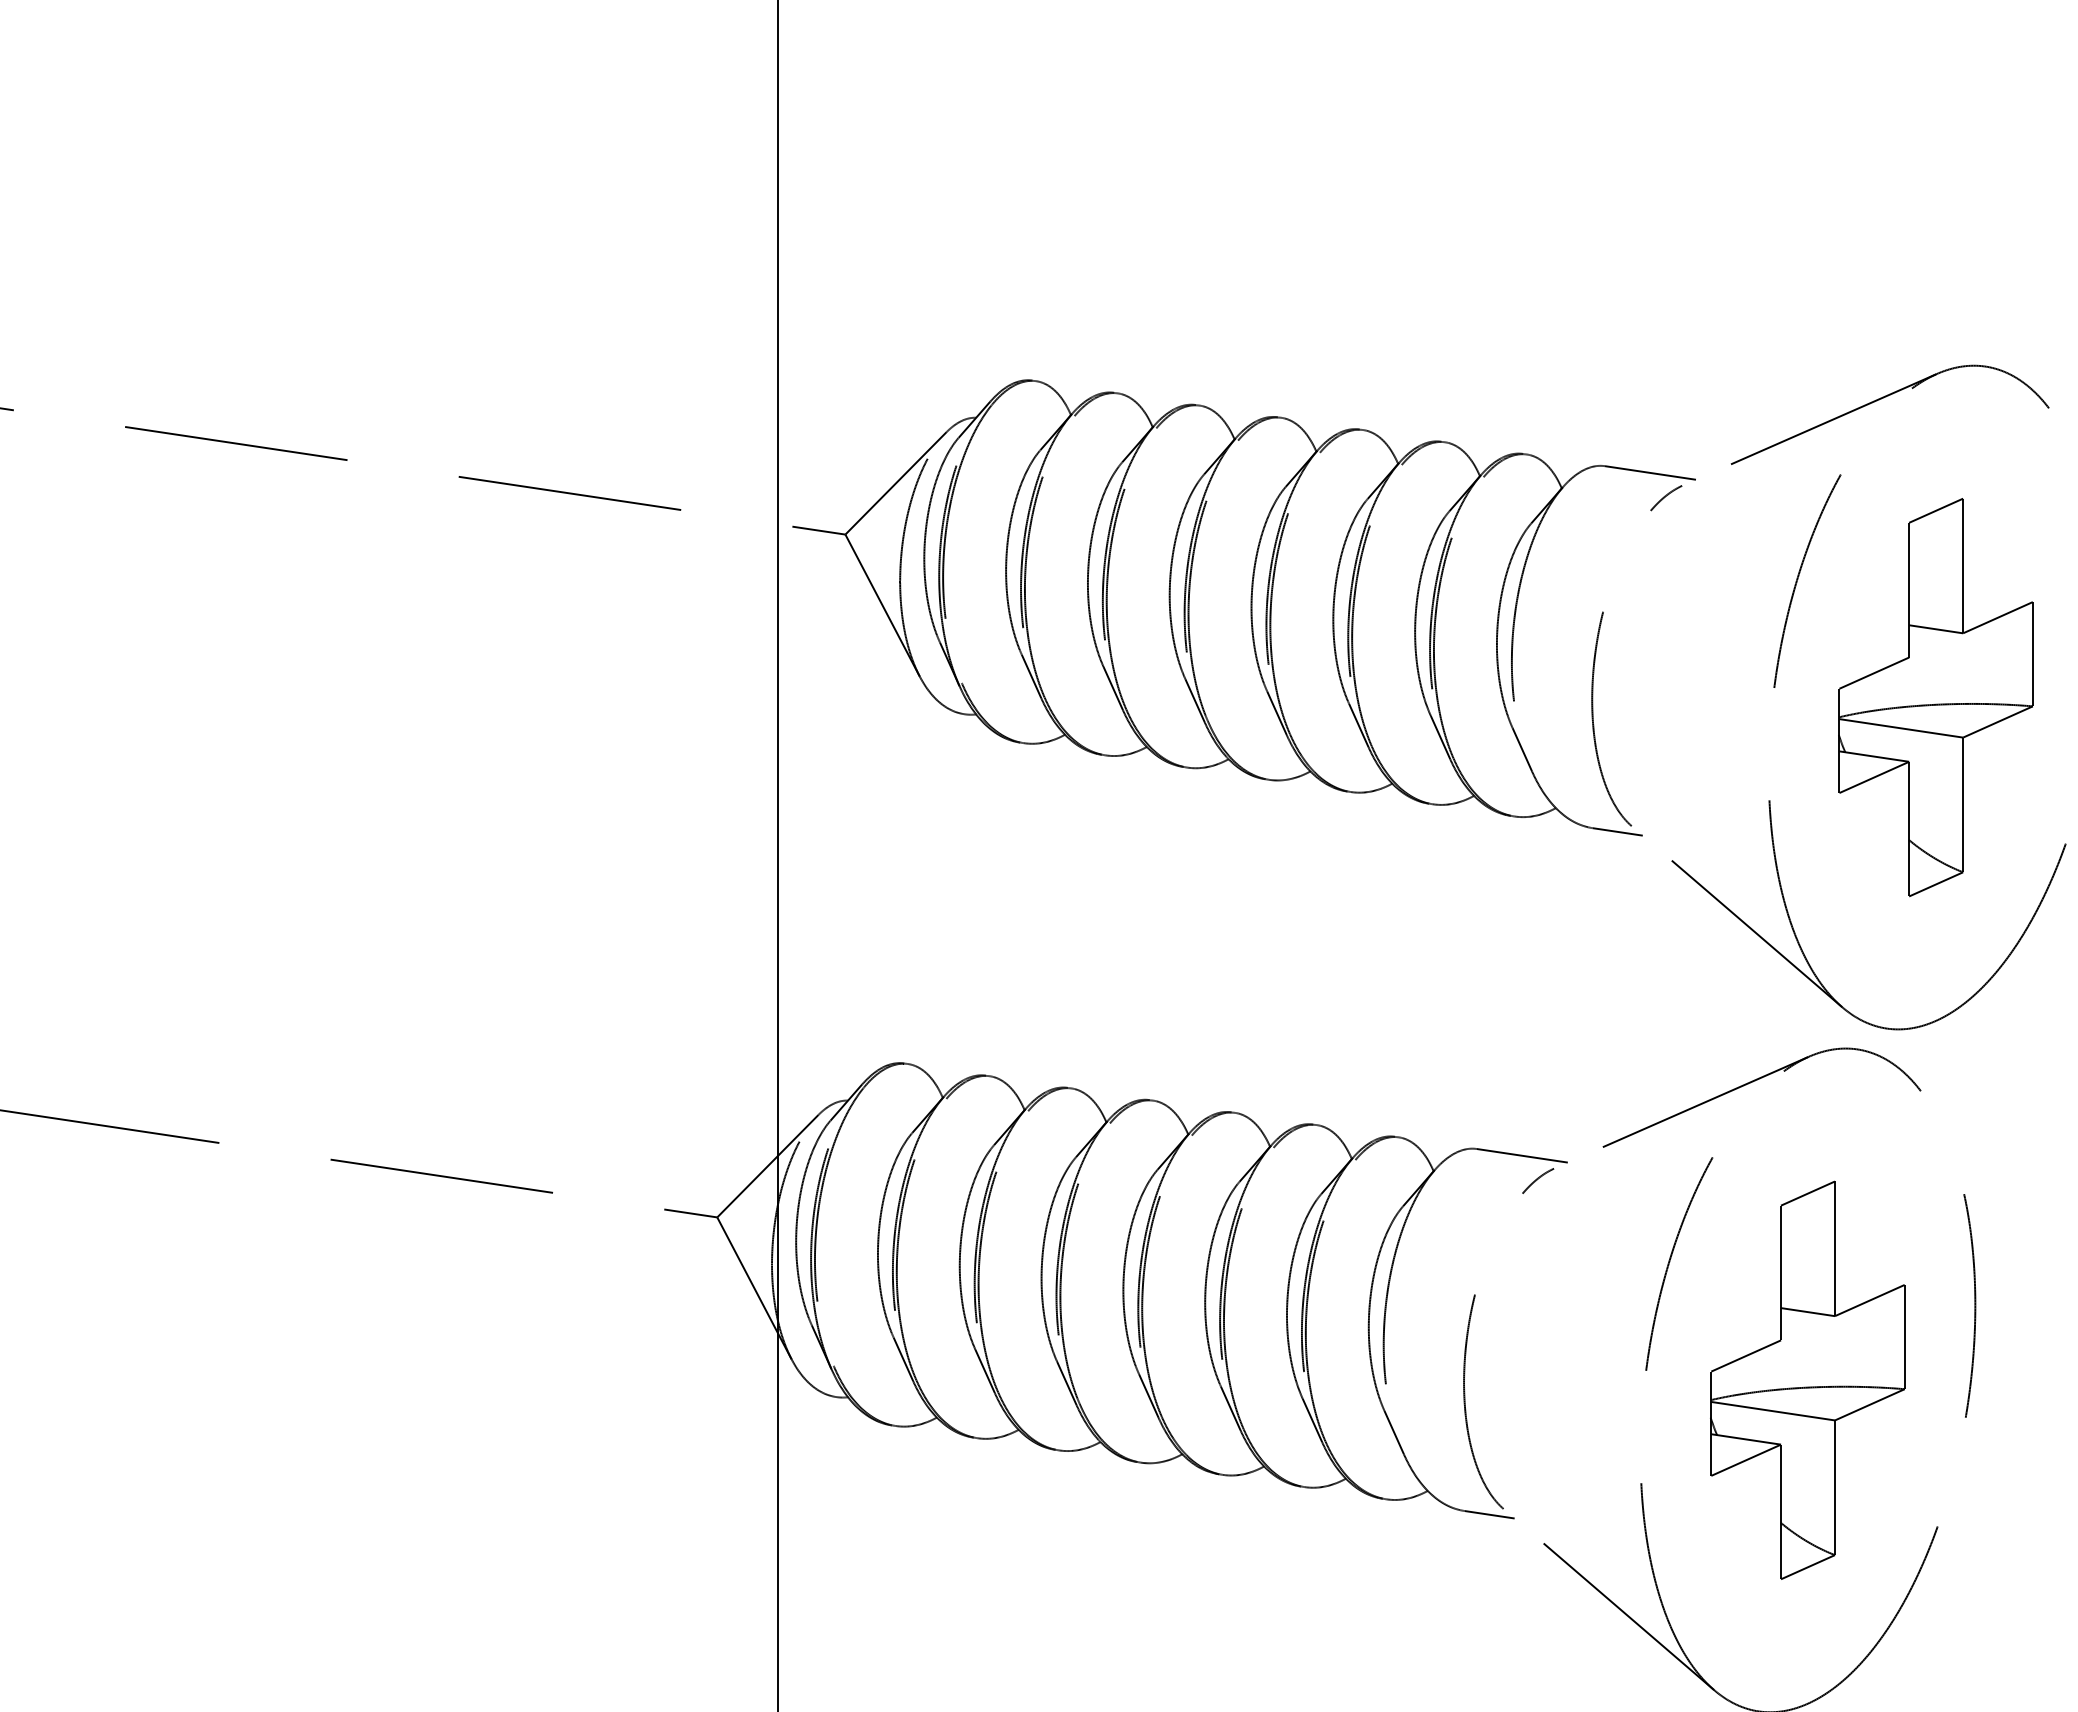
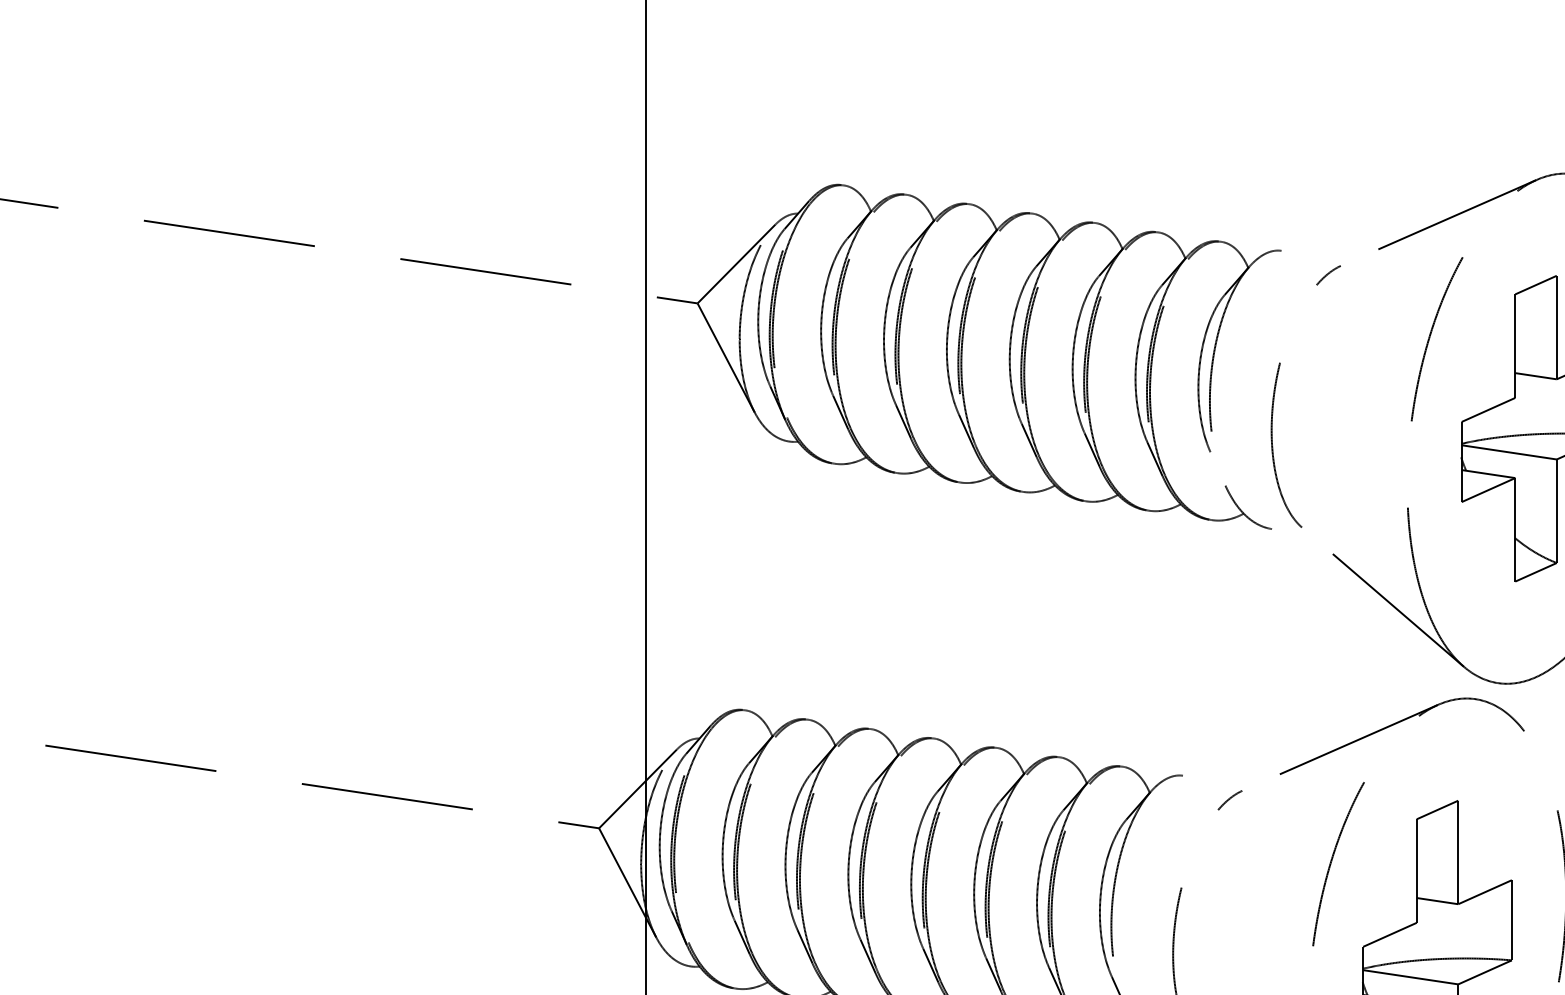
line: (1650, 472) -> (1316, 255), removed
line: (1522, 749) -> (1218, 468), removed
line: (1617, 831) -> (1291, 531), removed
line: (1521, 1155) -> (1217, 780), removed

